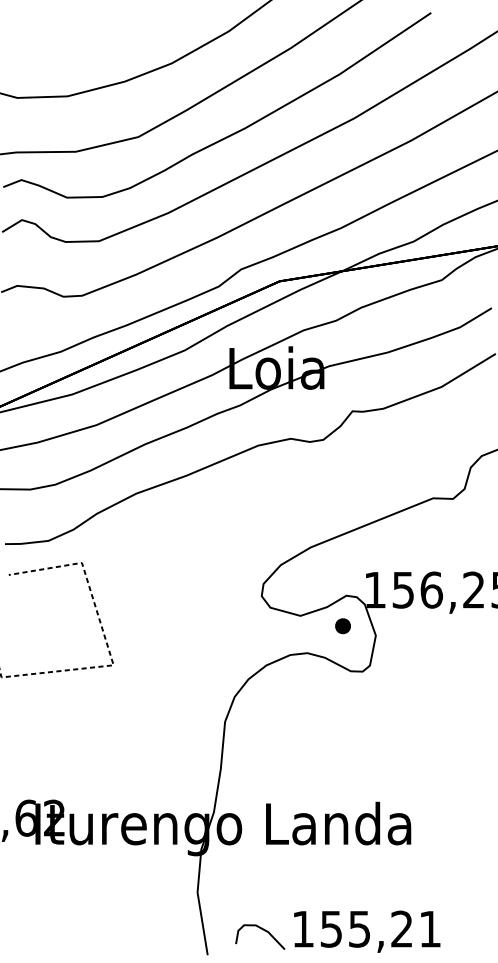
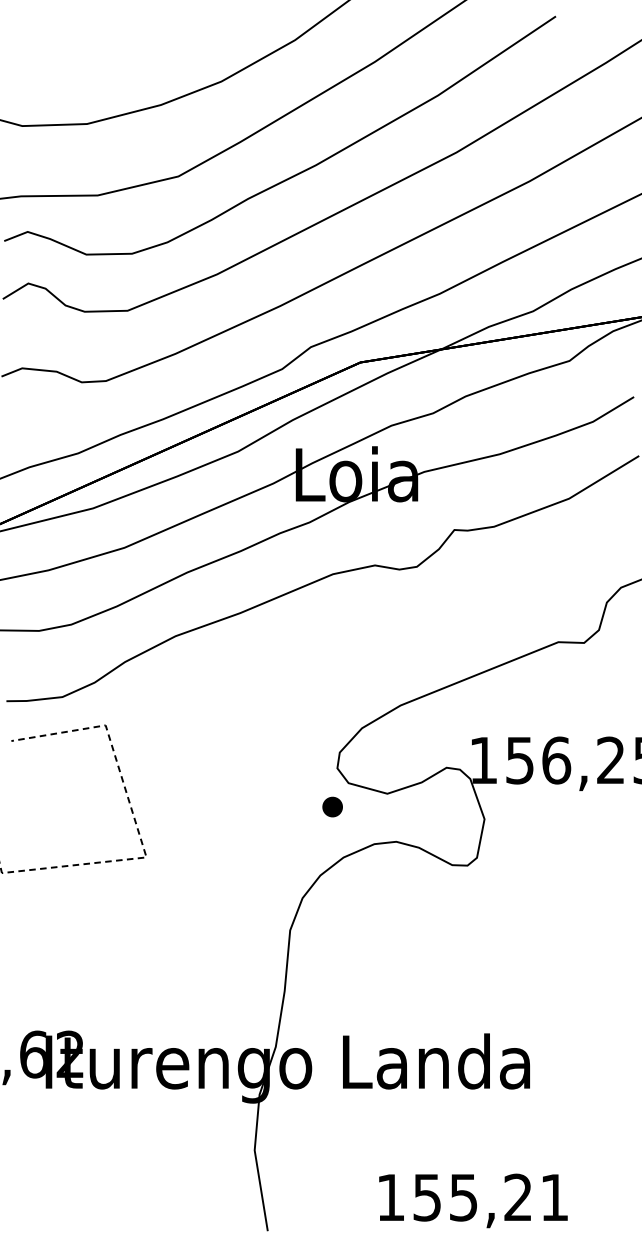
part: (342, 626) -> (331, 807), moved
curve: (264, 931) -> (340, 1200), removed

